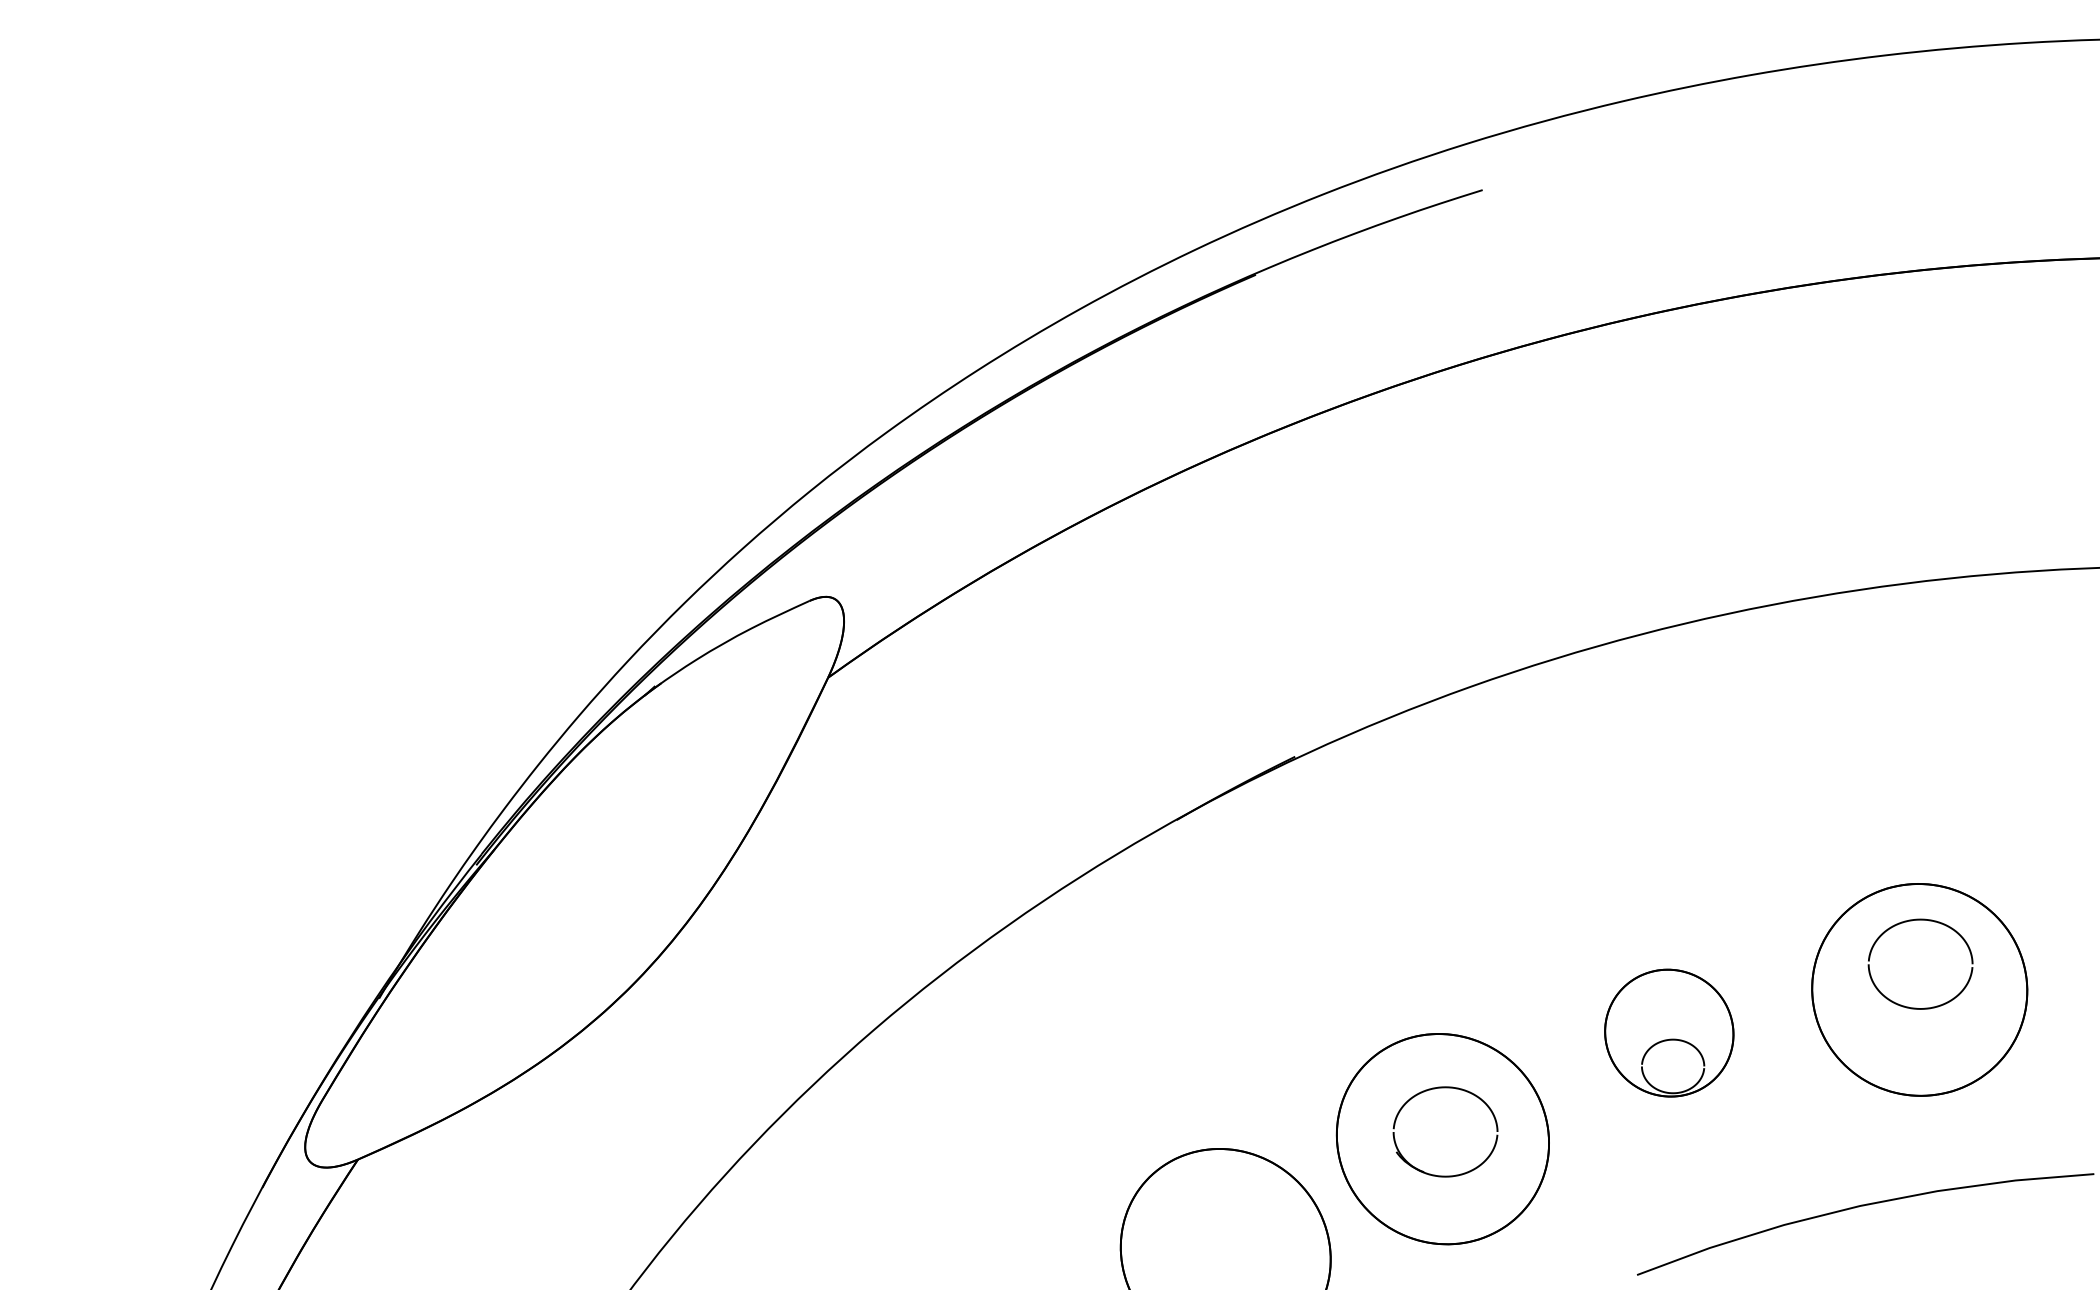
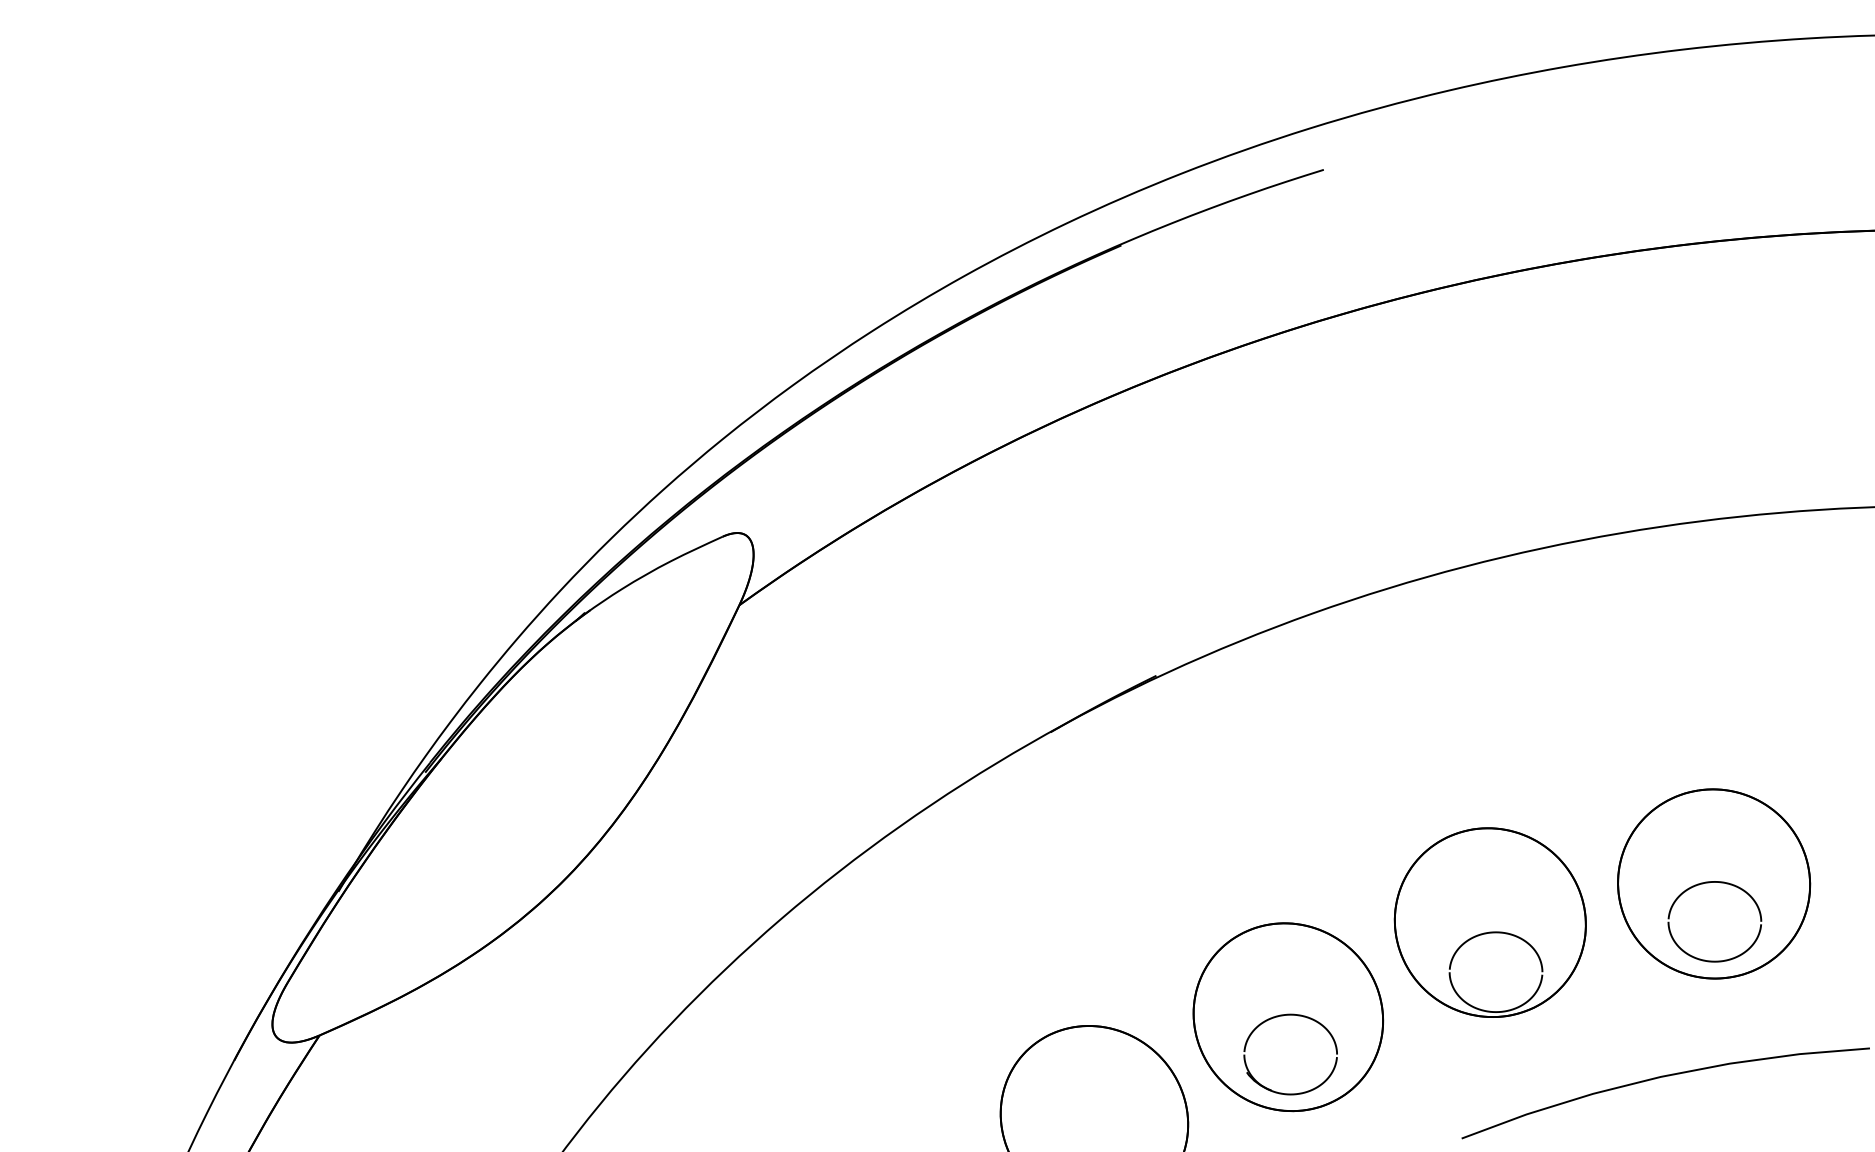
part: (1912, 921) -> (1707, 883), moved
part: (1669, 1032) -> (1490, 921), size x1.67
part: (1445, 1088) -> (1290, 1015), moved

